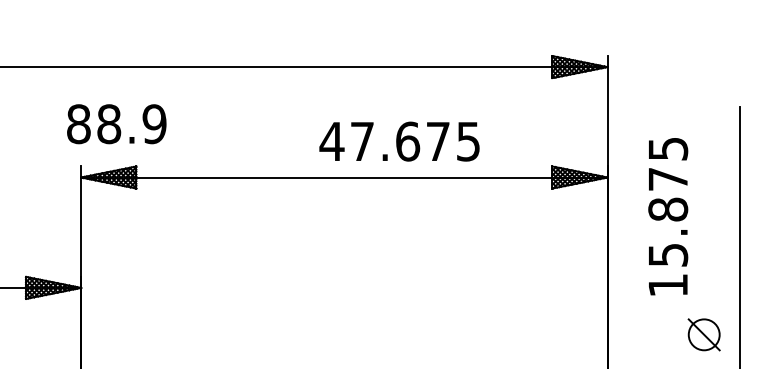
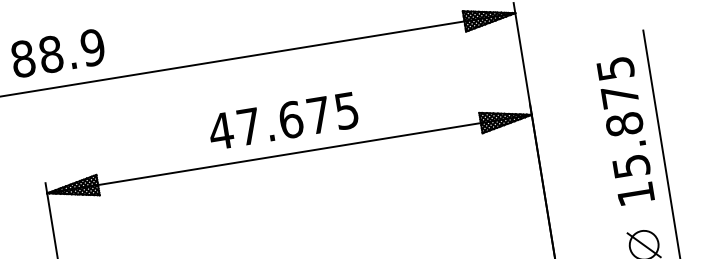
text: (116, 124) -> (57, 53), moved
text: (399, 141) -> (283, 121), moved
text: (668, 216) -> (625, 130), moved

